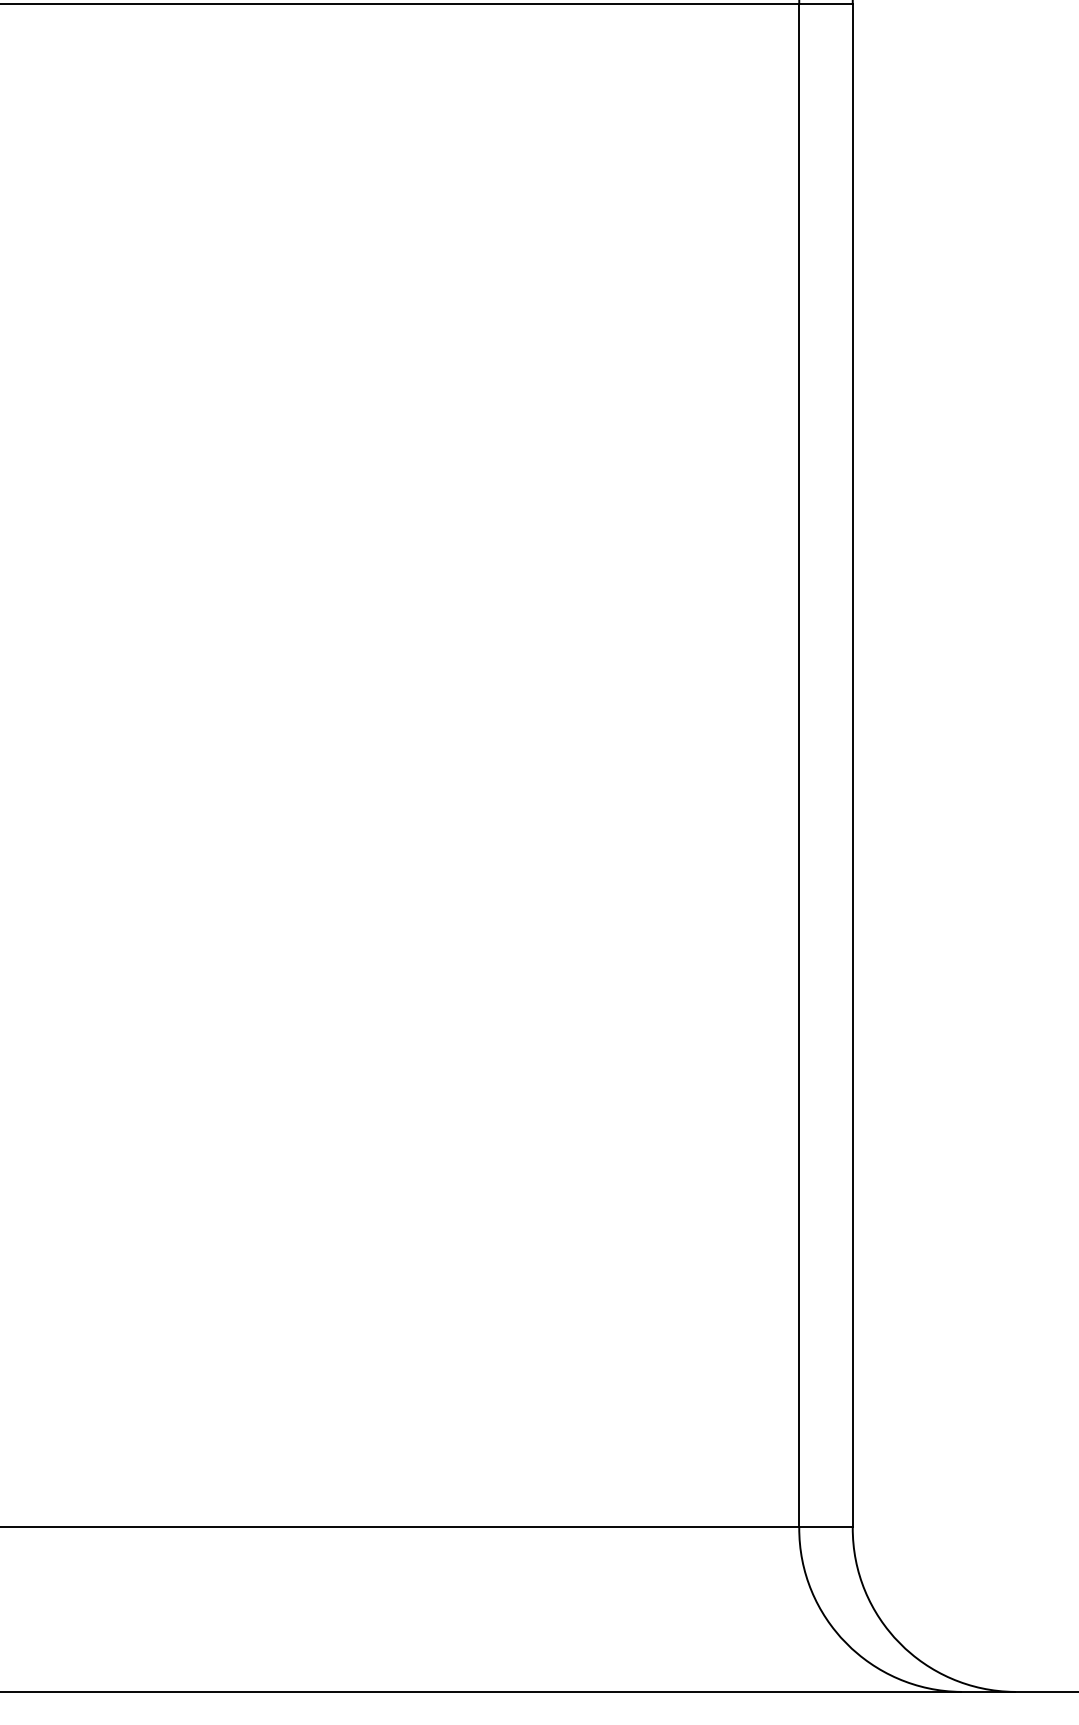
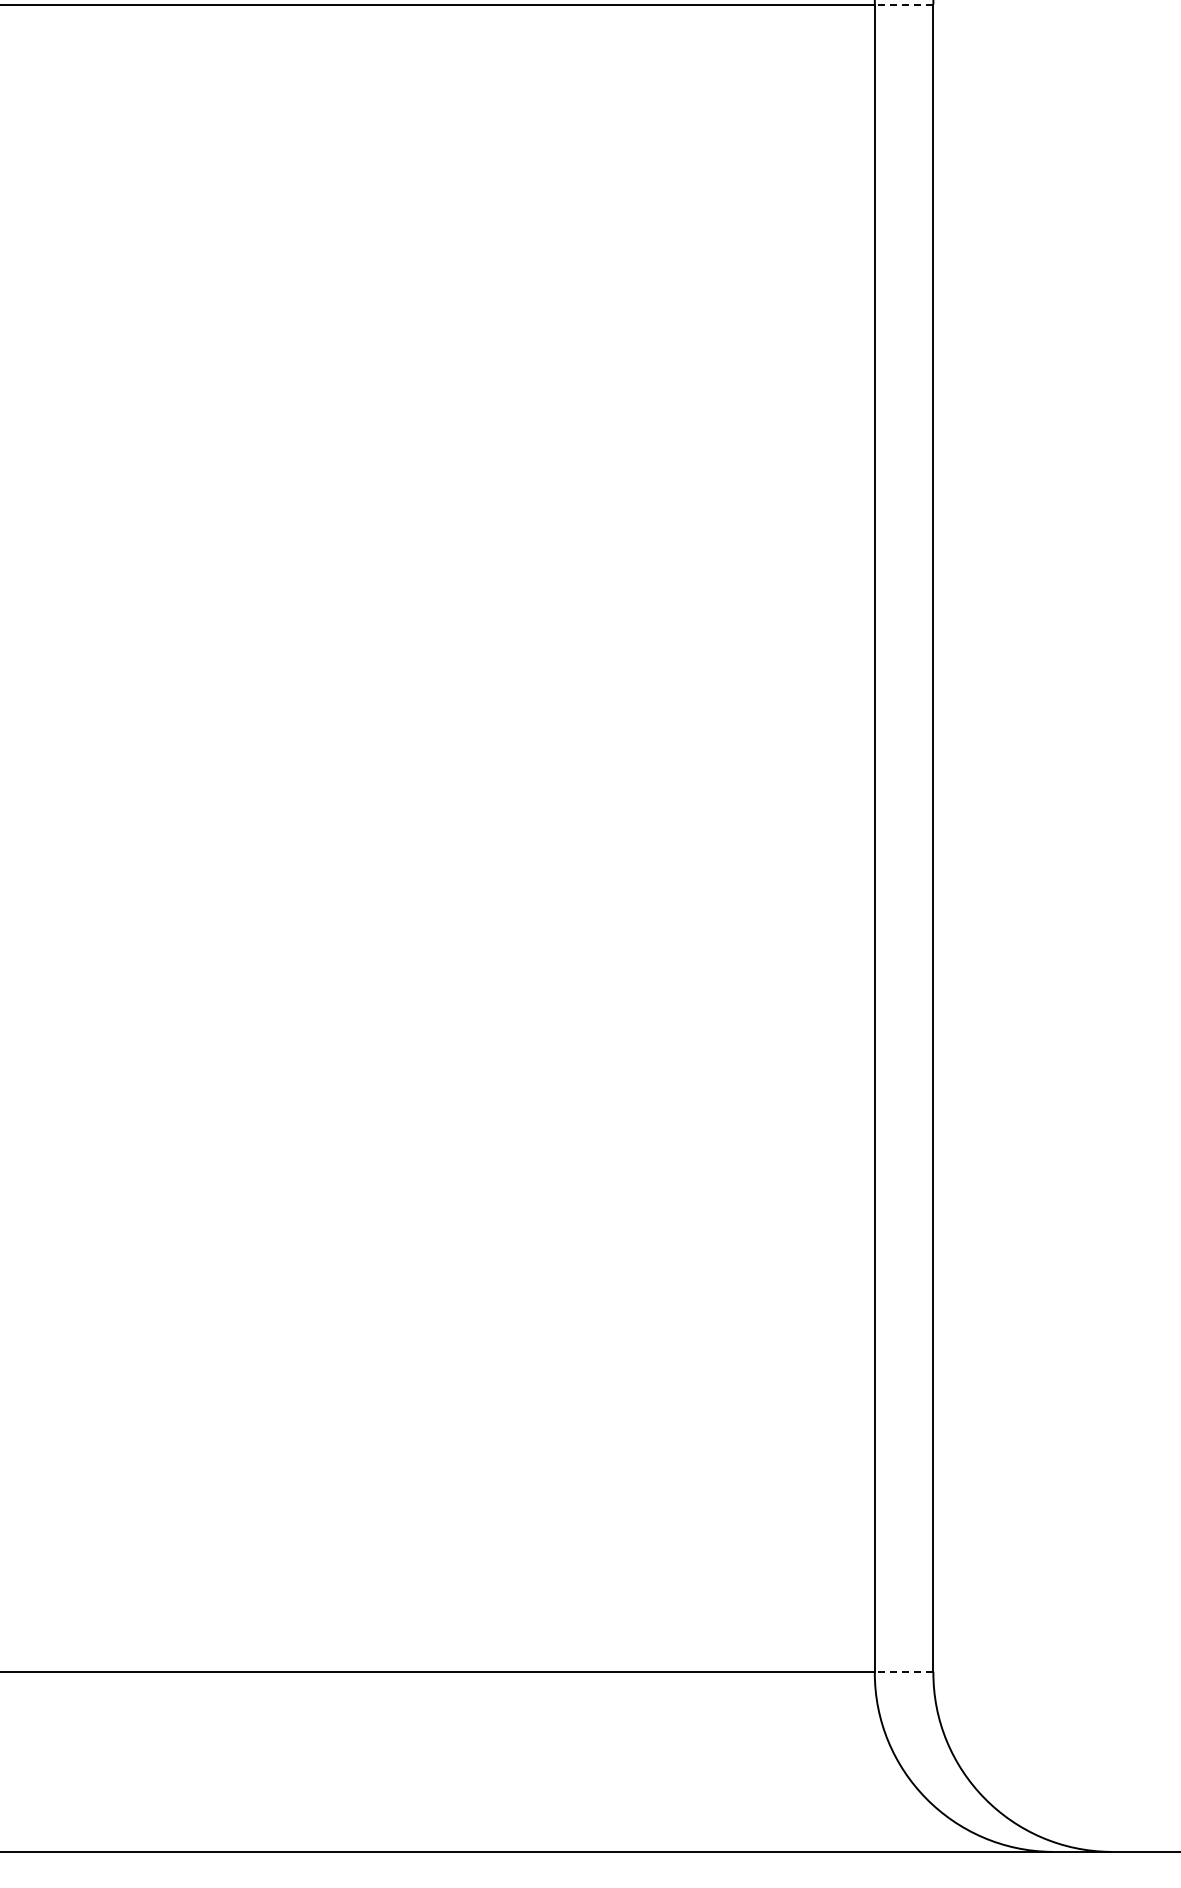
line: (826, 4) -> (904, 4), solid -> dashed
line: (826, 1527) -> (904, 1671), solid -> dashed

